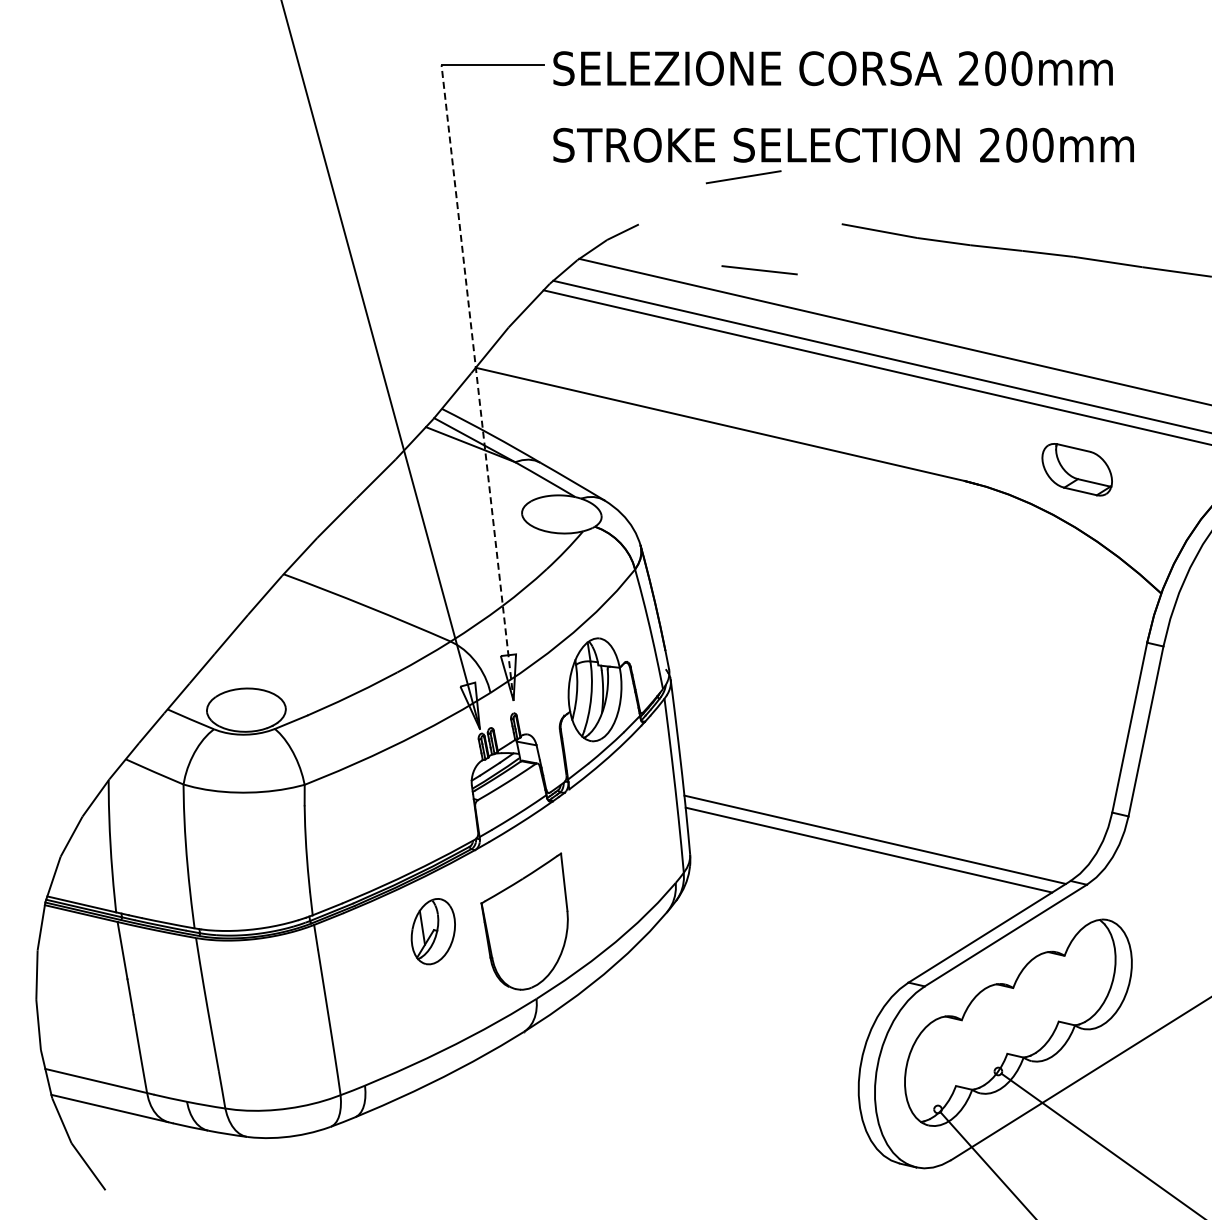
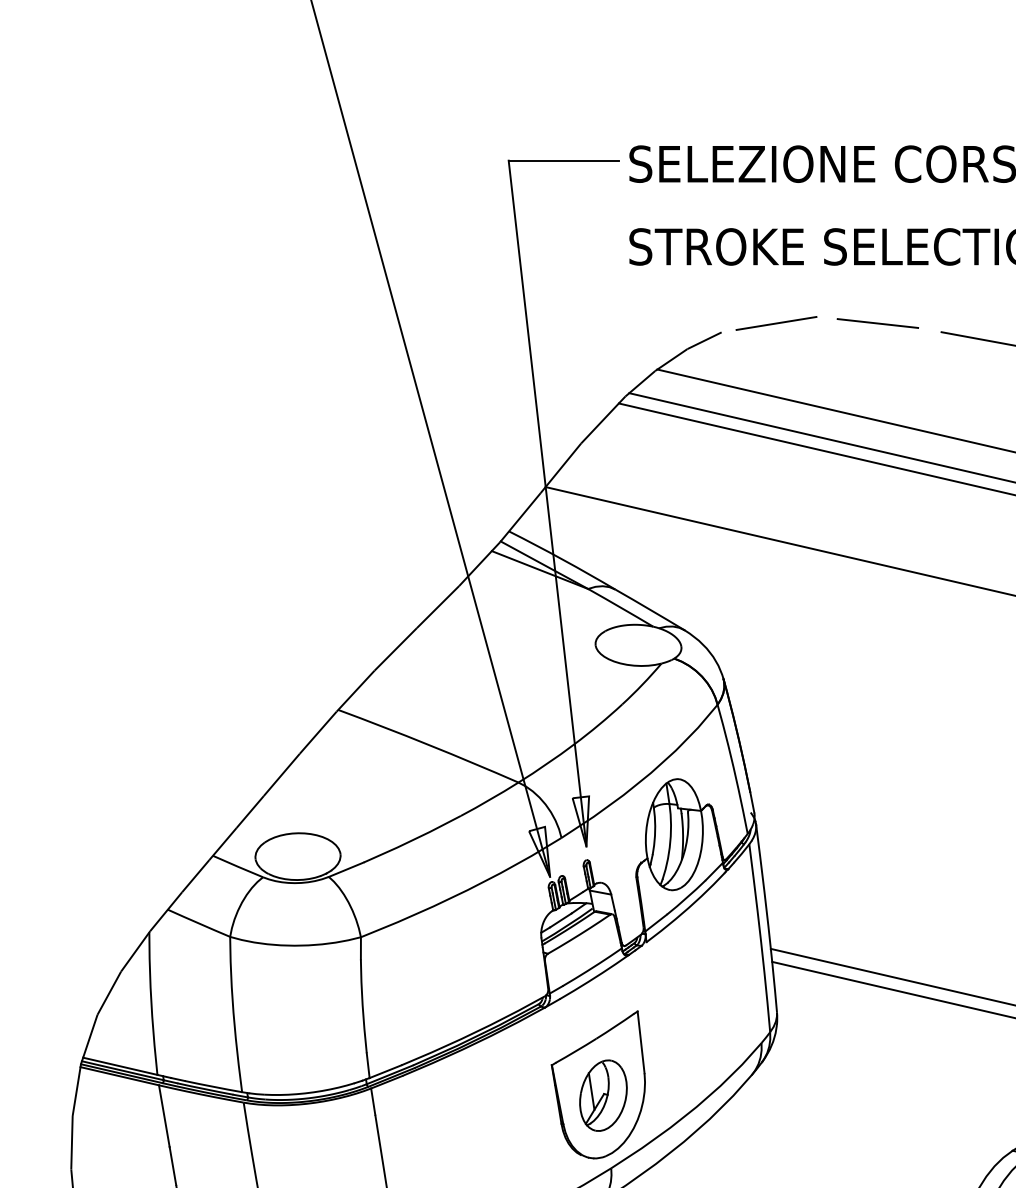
line: (743, 177) -> (776, 323), moved
line: (759, 270) -> (877, 323), moved
line: (477, 383) -> (547, 504), dashed -> solid
part: (432, 931) -> (602, 1095), moved

